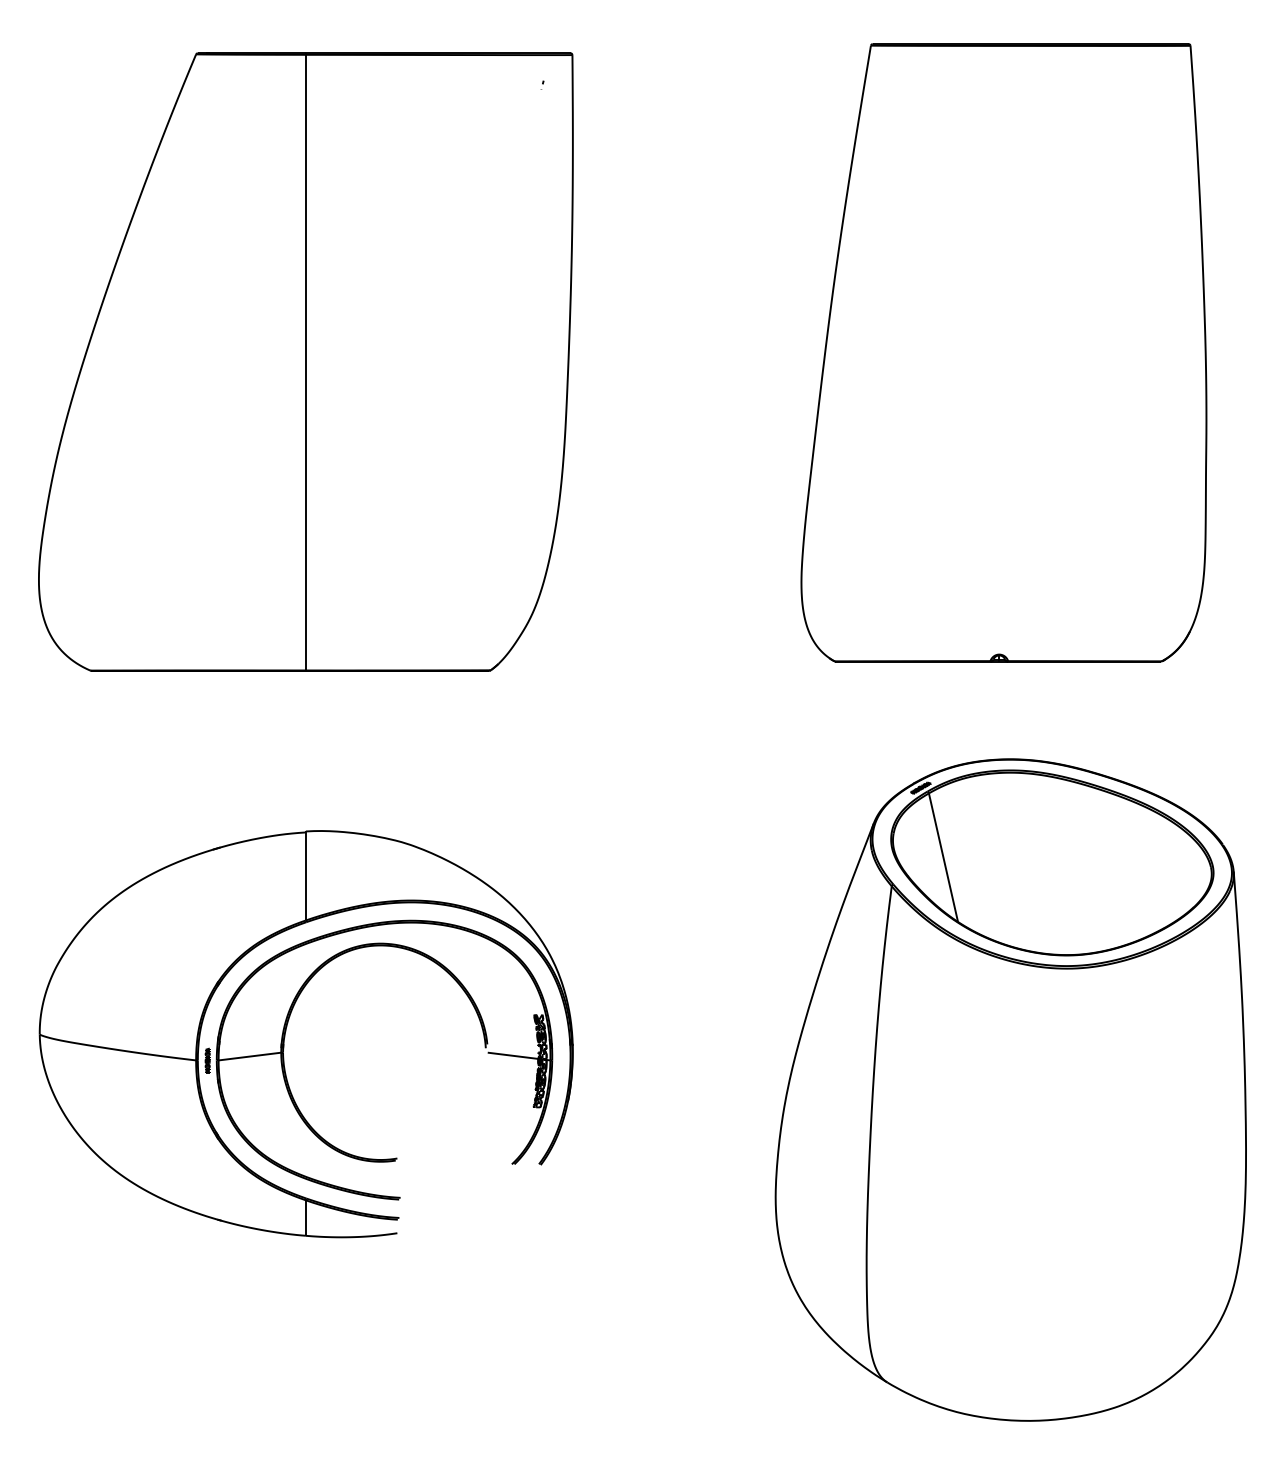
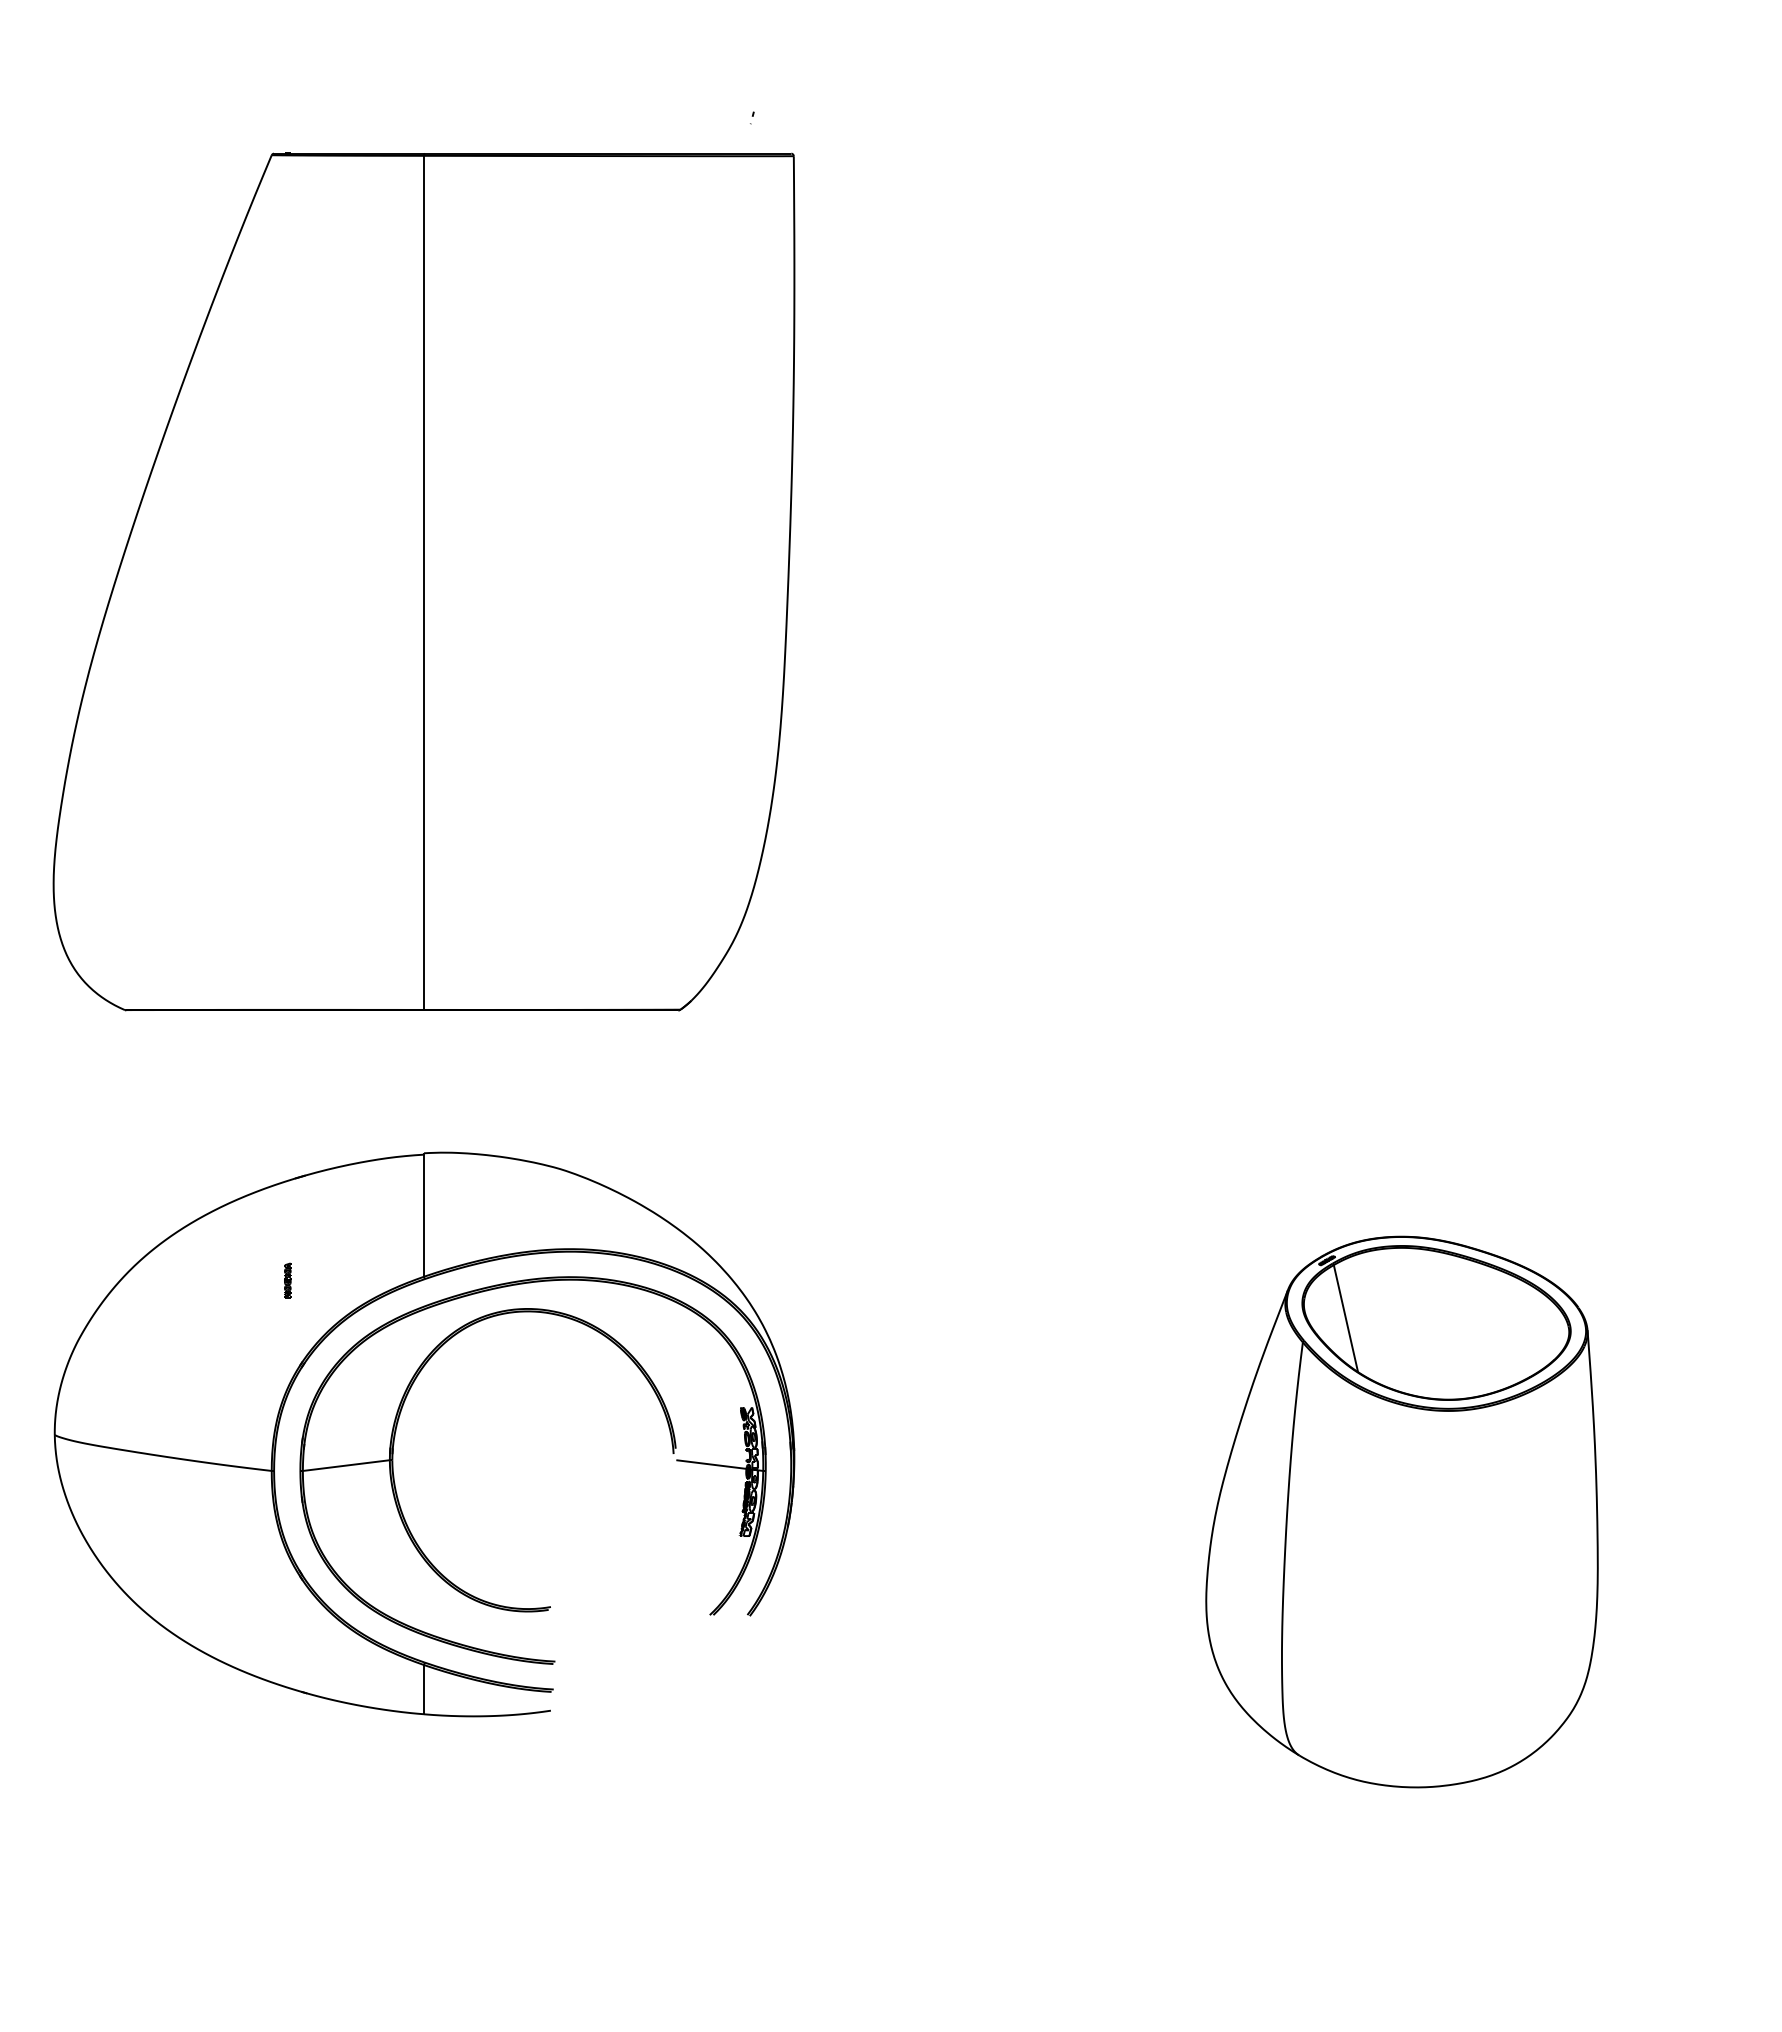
part: (1003, 352) -> (1392, 489), removed
part: (305, 361) -> (423, 581), moved
part: (207, 1060) -> (287, 1280), moved
part: (1010, 1089) -> (1401, 1511), size x0.6

